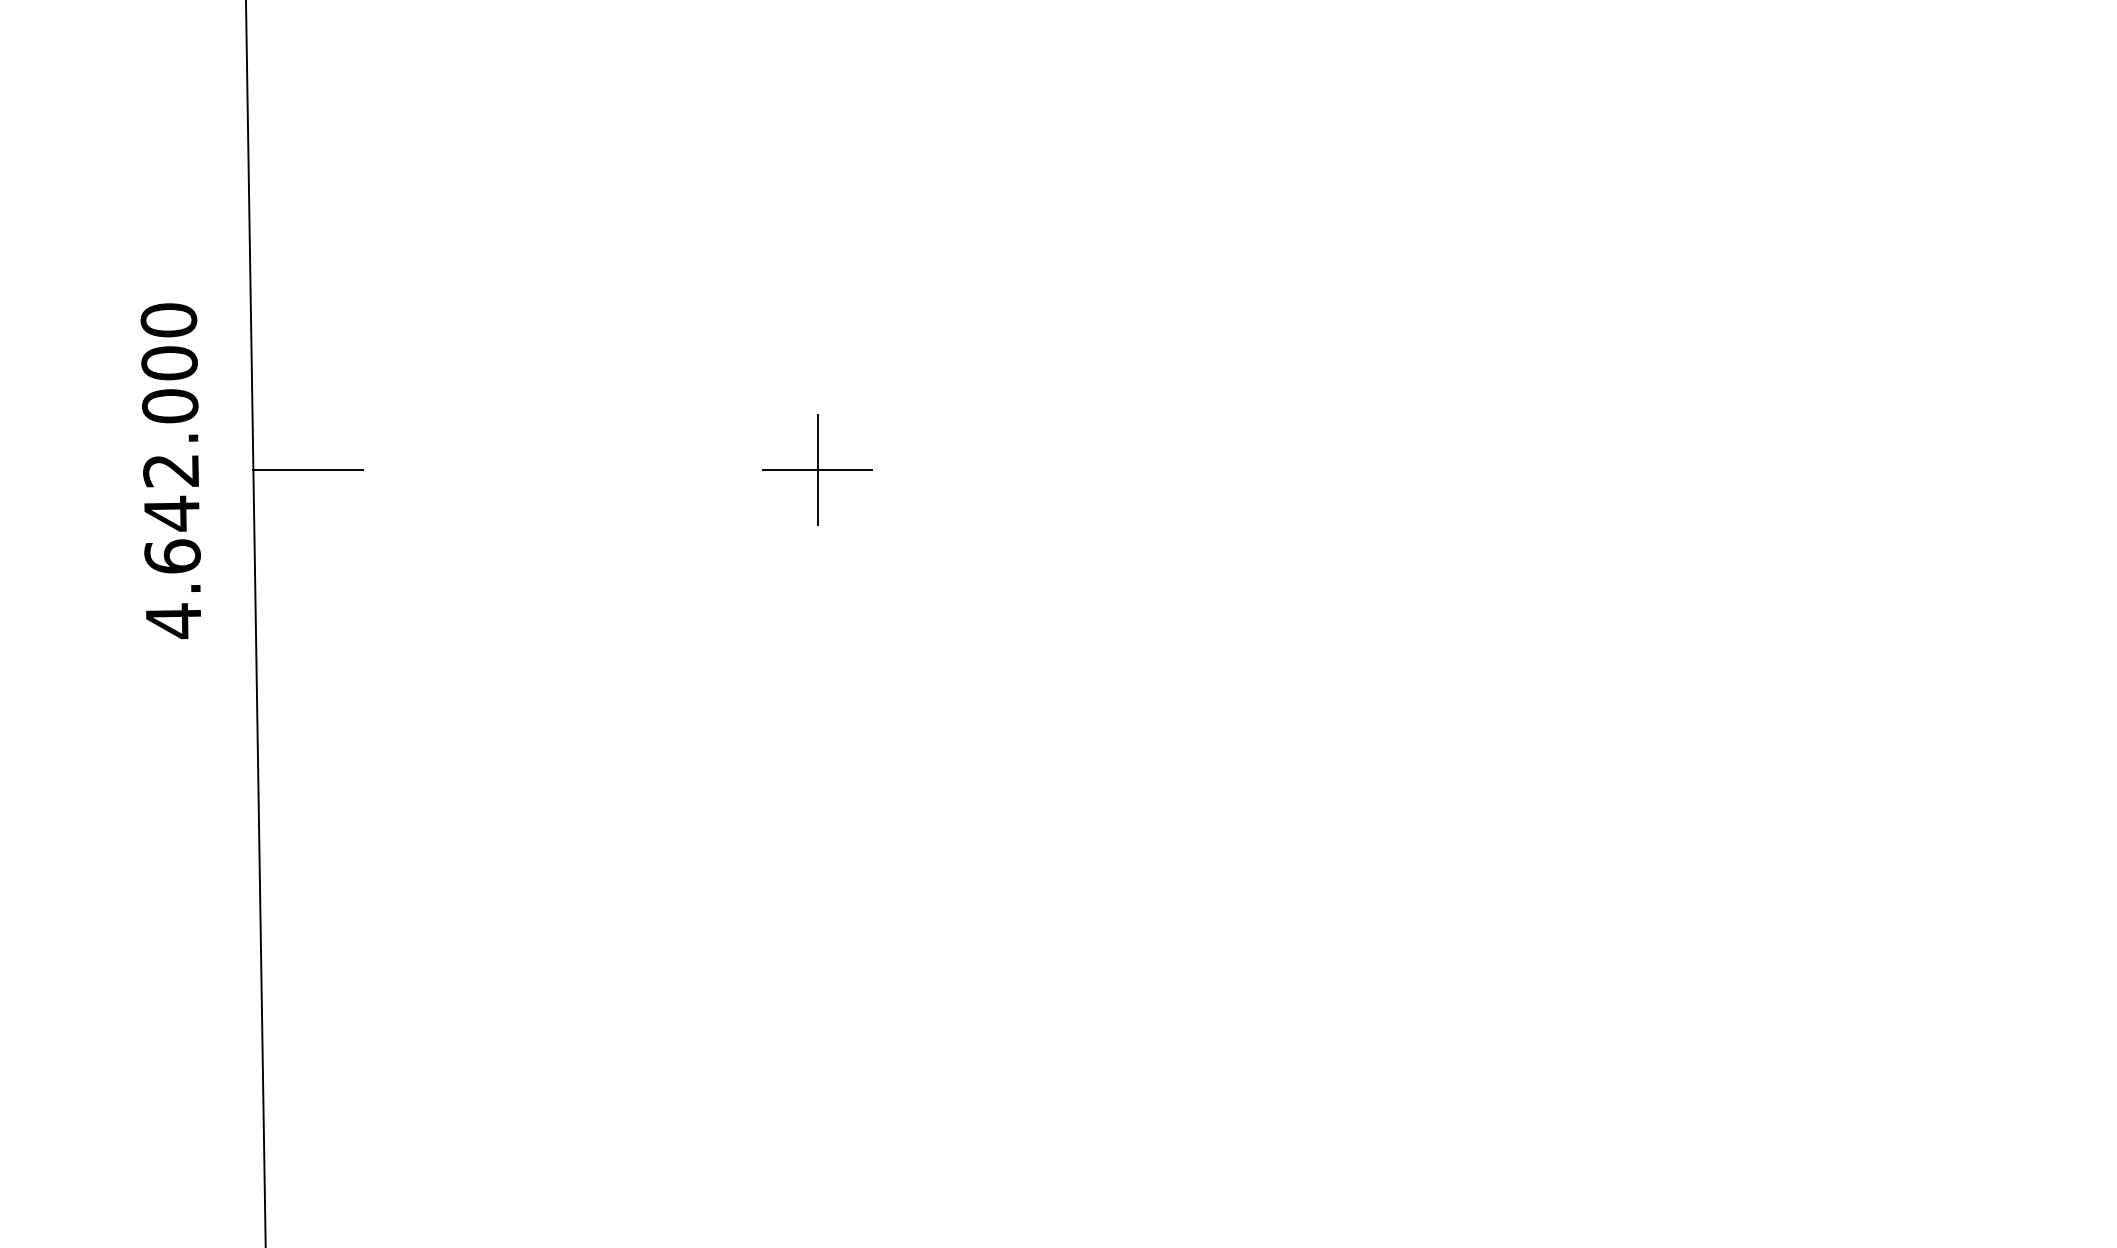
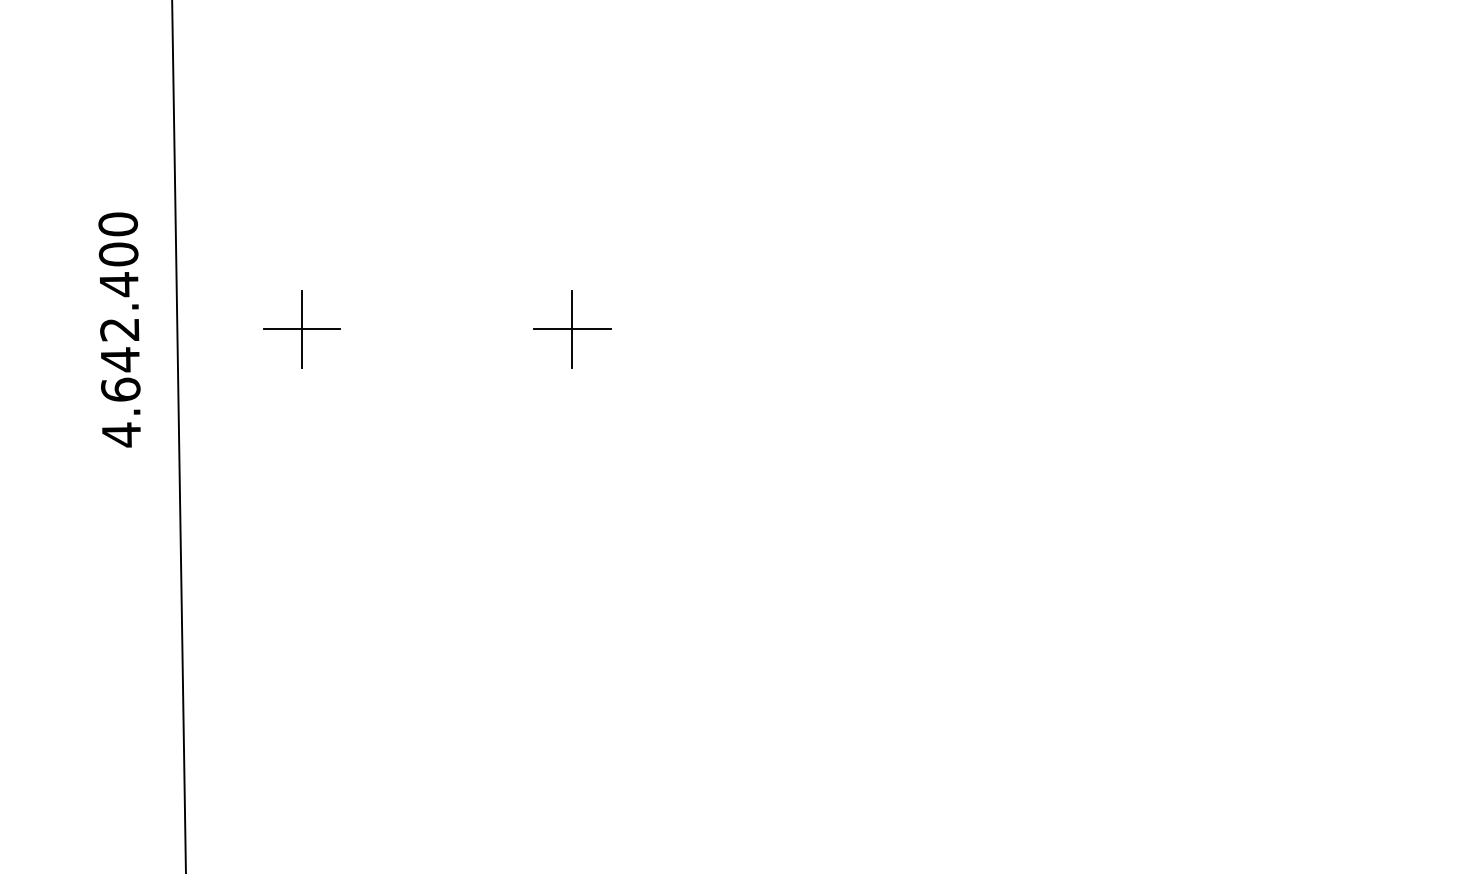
text: (170, 406) -> (119, 284), 4.642.000 -> 4.642.400
part: (431, 469) -> (302, 328), added
line: (307, 470) -> (215, 329), removed

